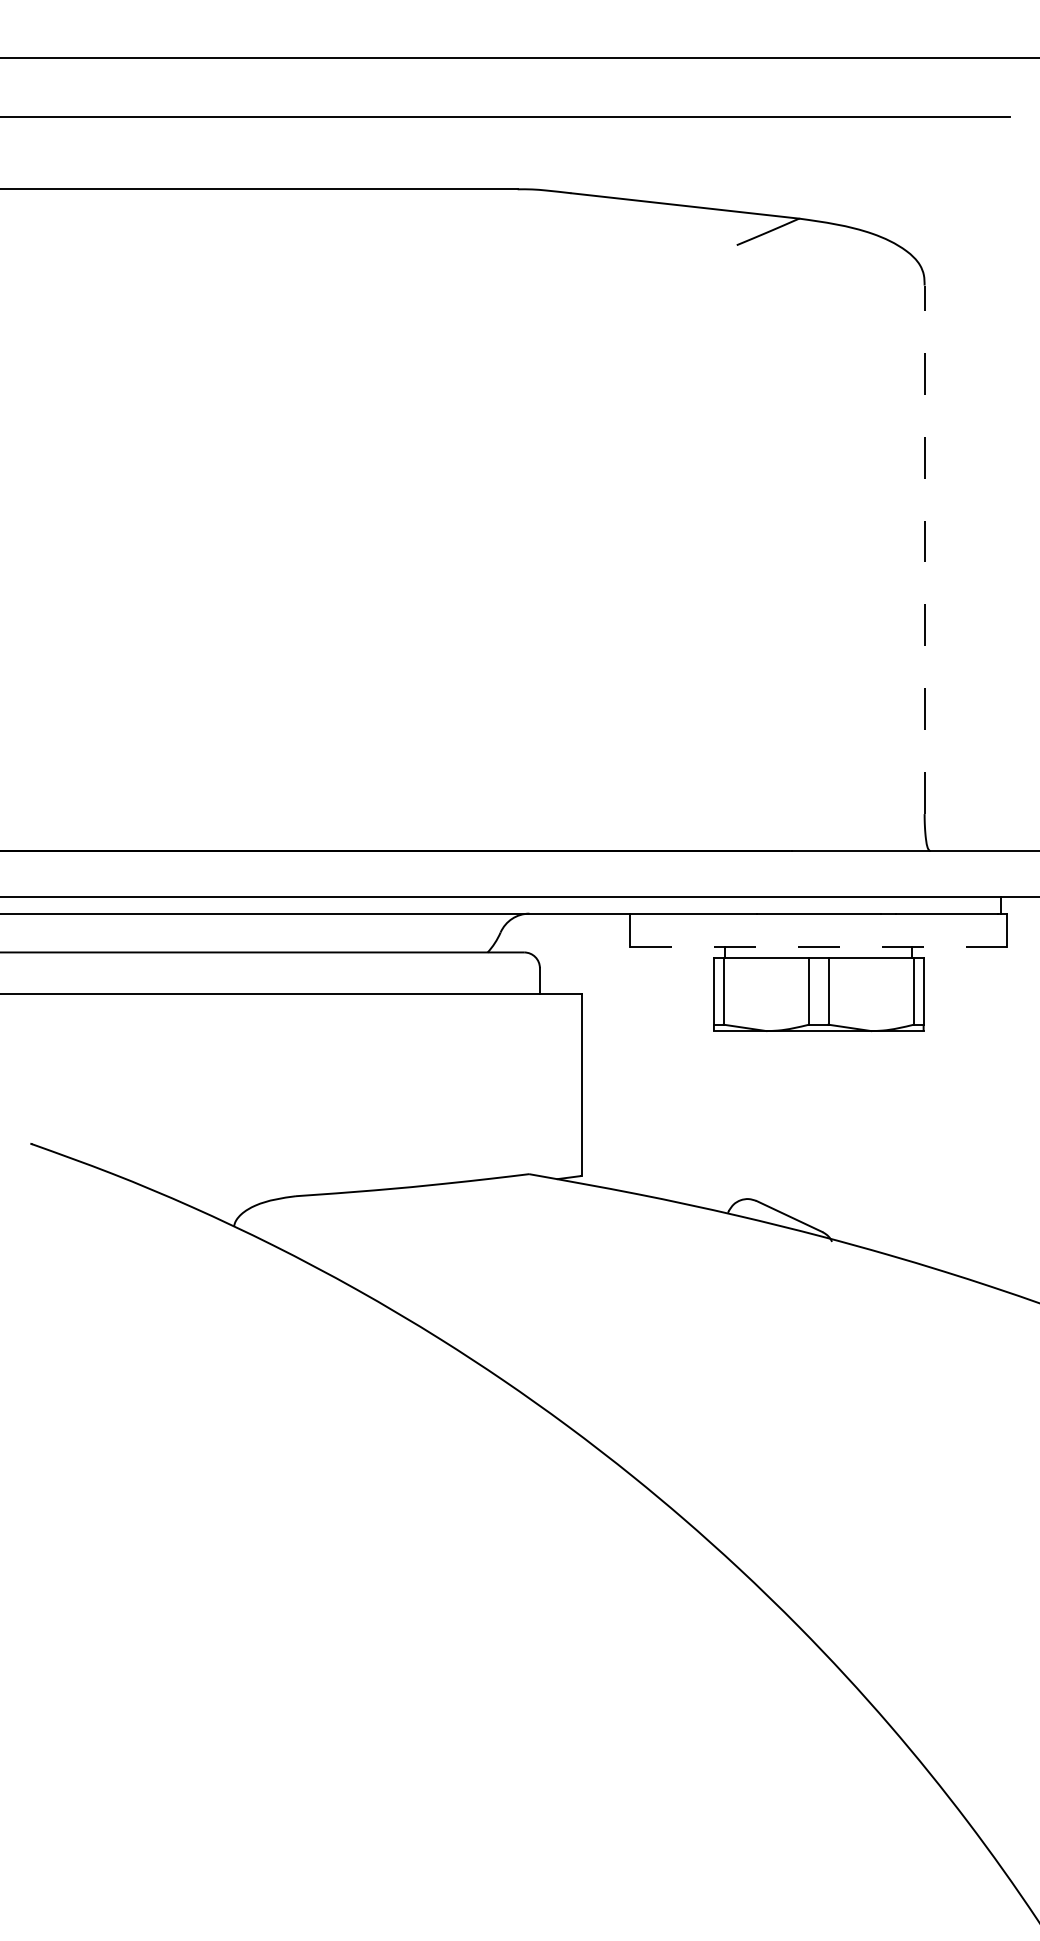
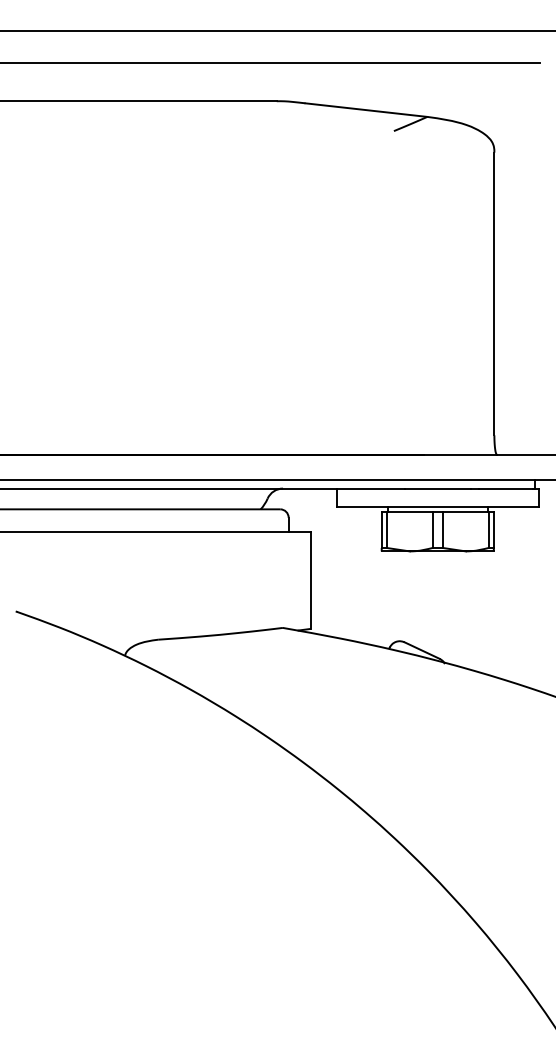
line: (924, 548) -> (494, 293), dashed -> solid
line: (818, 947) -> (437, 506), dashed -> solid

